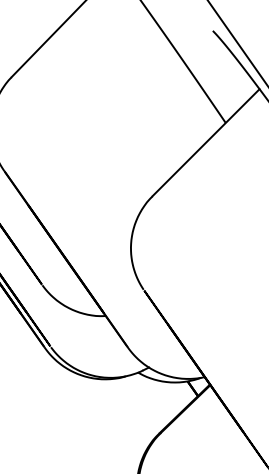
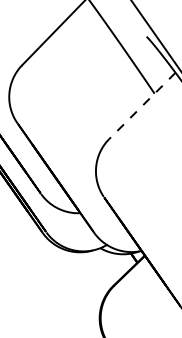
line: (206, 142) -> (142, 105), solid -> dashed

